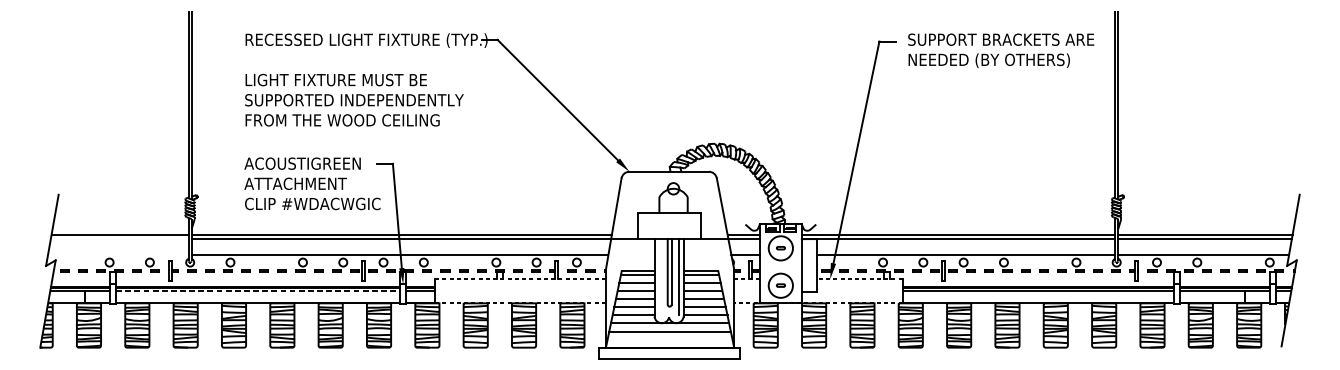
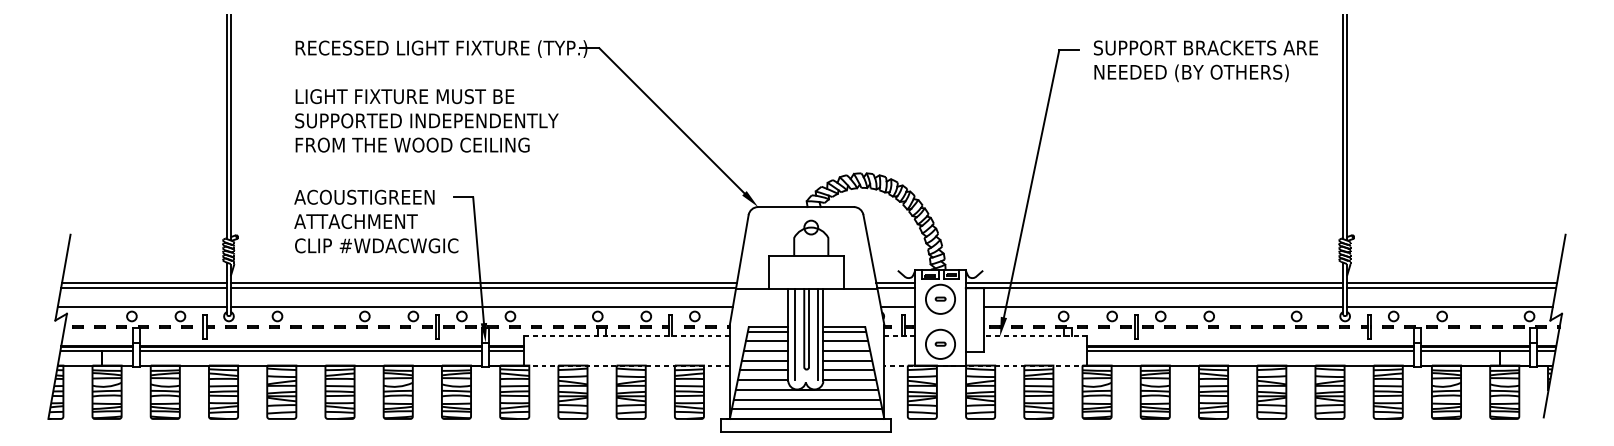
line: (120, 238) -> (144, 287), added
line: (118, 255) -> (142, 307), added
line: (659, 277) -> (794, 334), added
line: (258, 291) -> (311, 351), dashed -> solid
line: (669, 339) -> (806, 409), added

